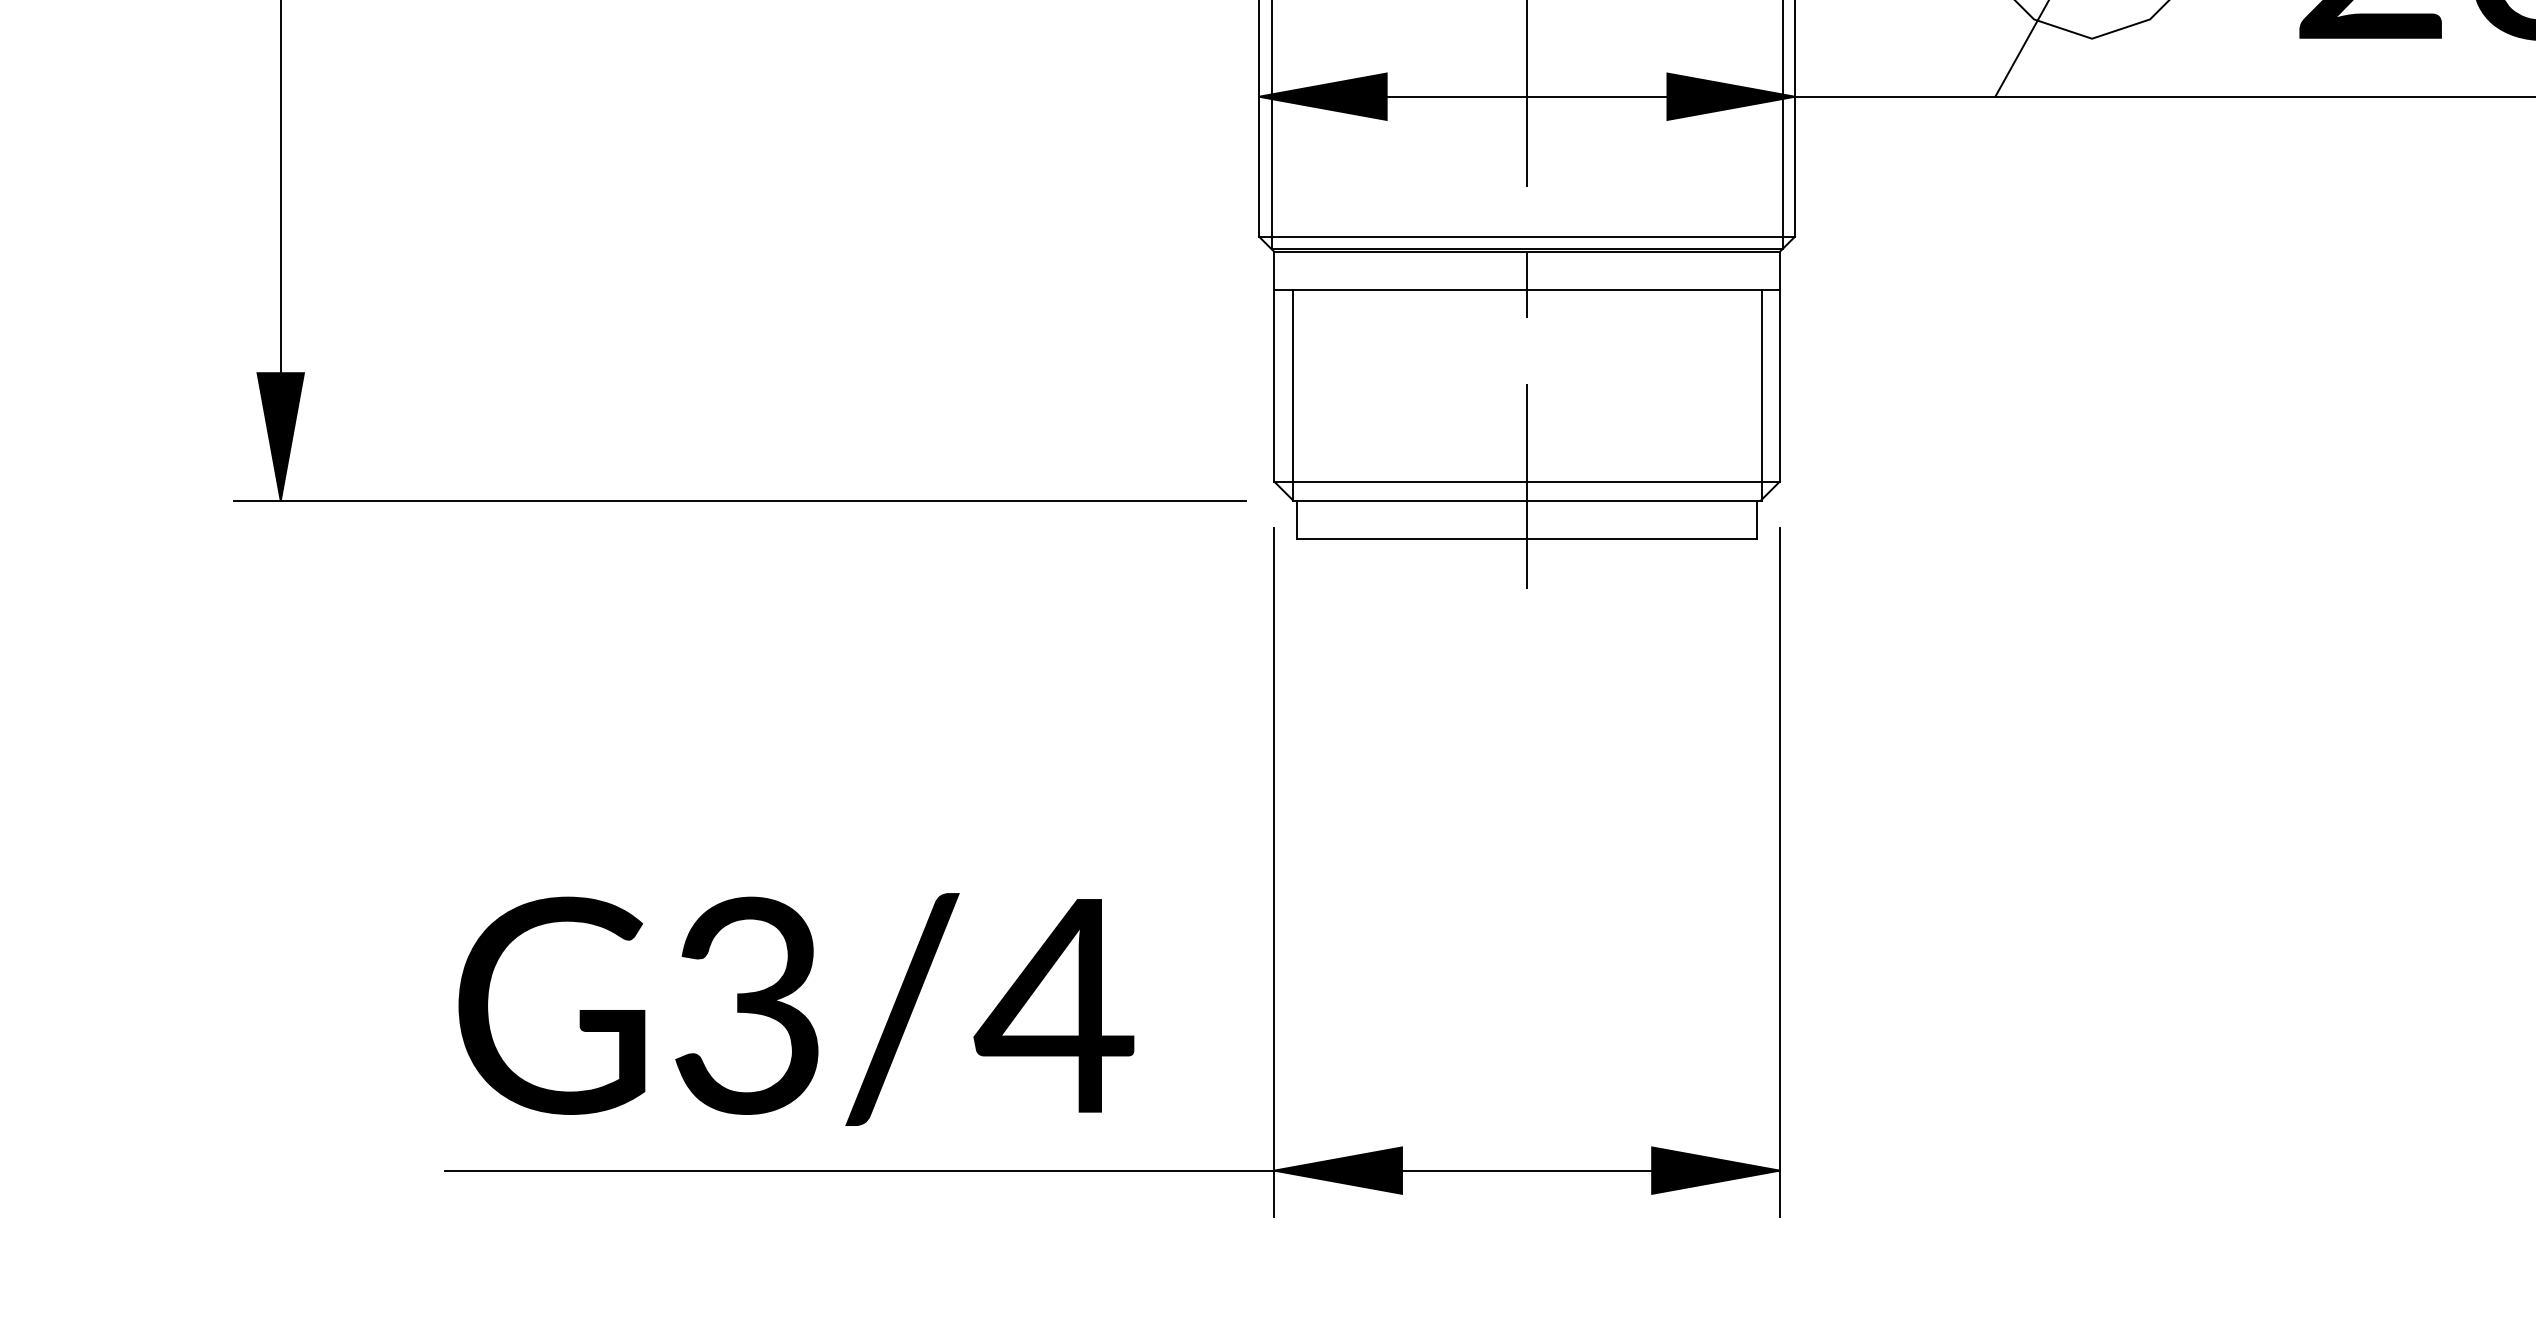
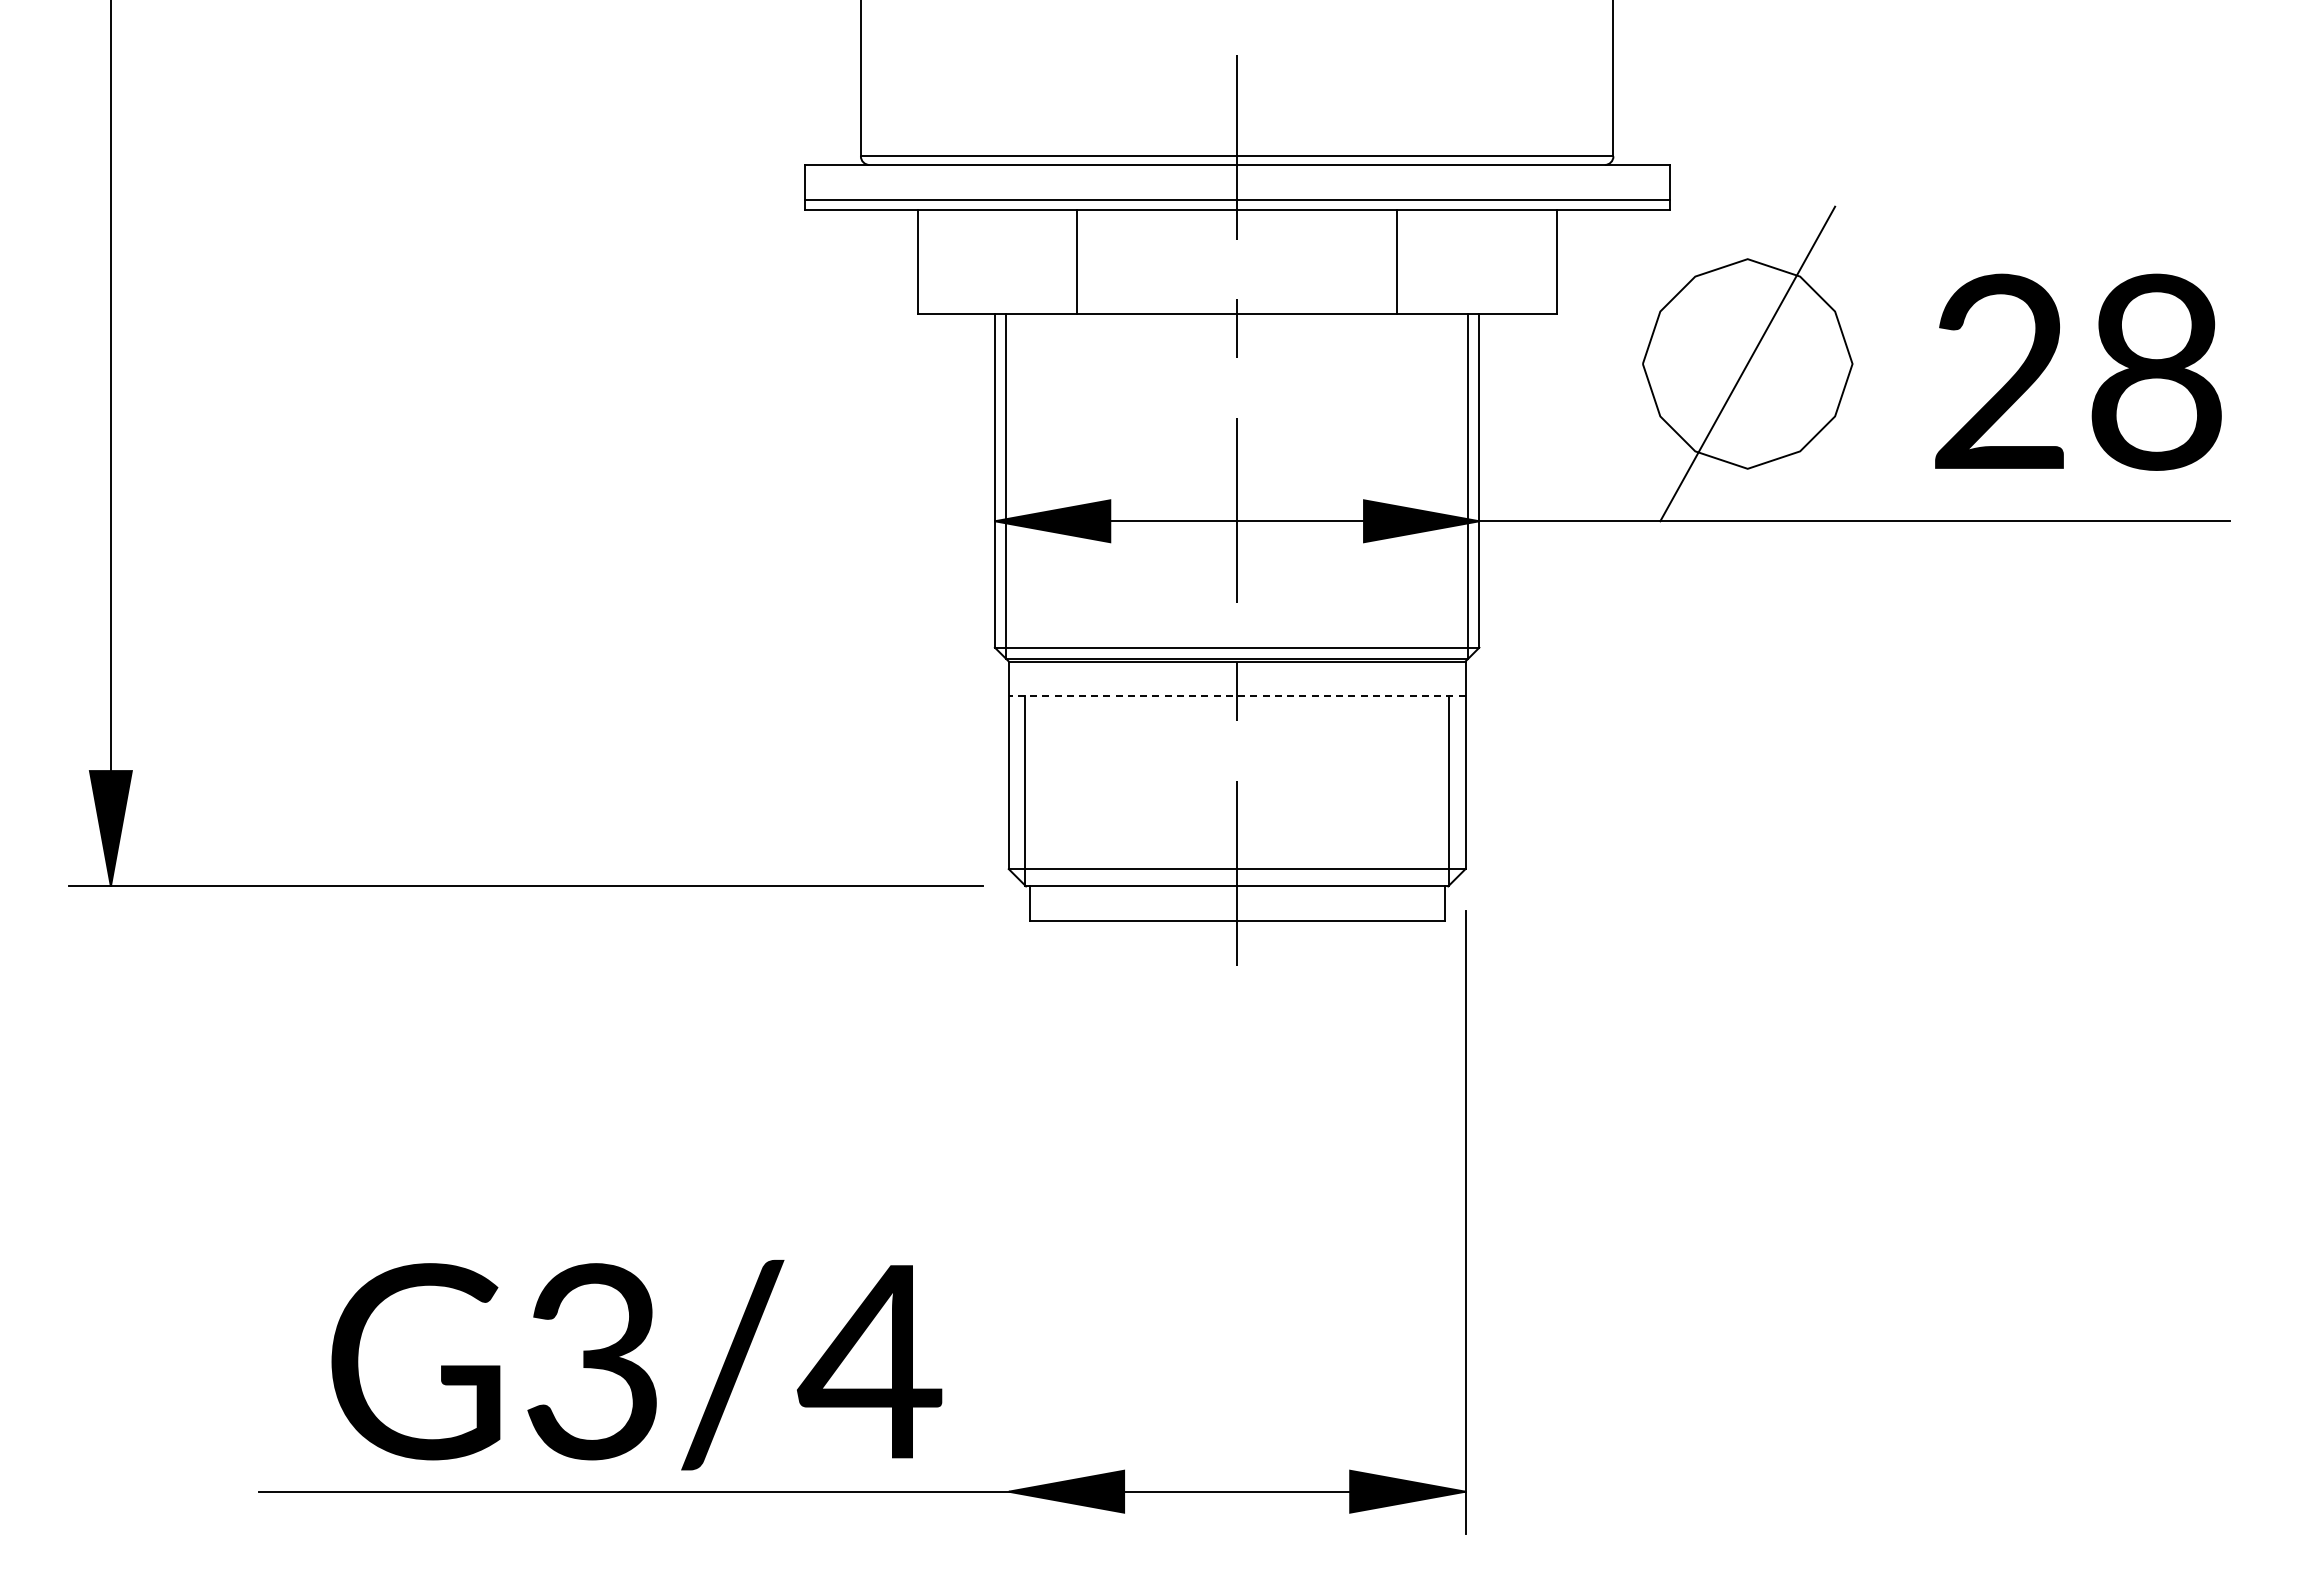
line: (1526, 290) -> (1236, 696), solid -> dashed
line: (1274, 872) -> (1008, 1222), removed
text: (795, 1009) -> (636, 1365), moved

